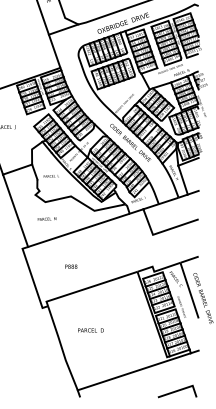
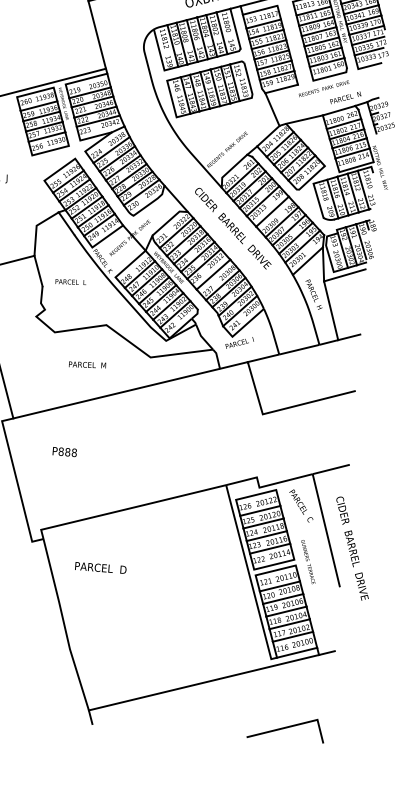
text: (46, 218) -> (86, 363), moved
text: (71, 266) -> (65, 451), moved
text: (90, 330) -> (99, 568), moved

